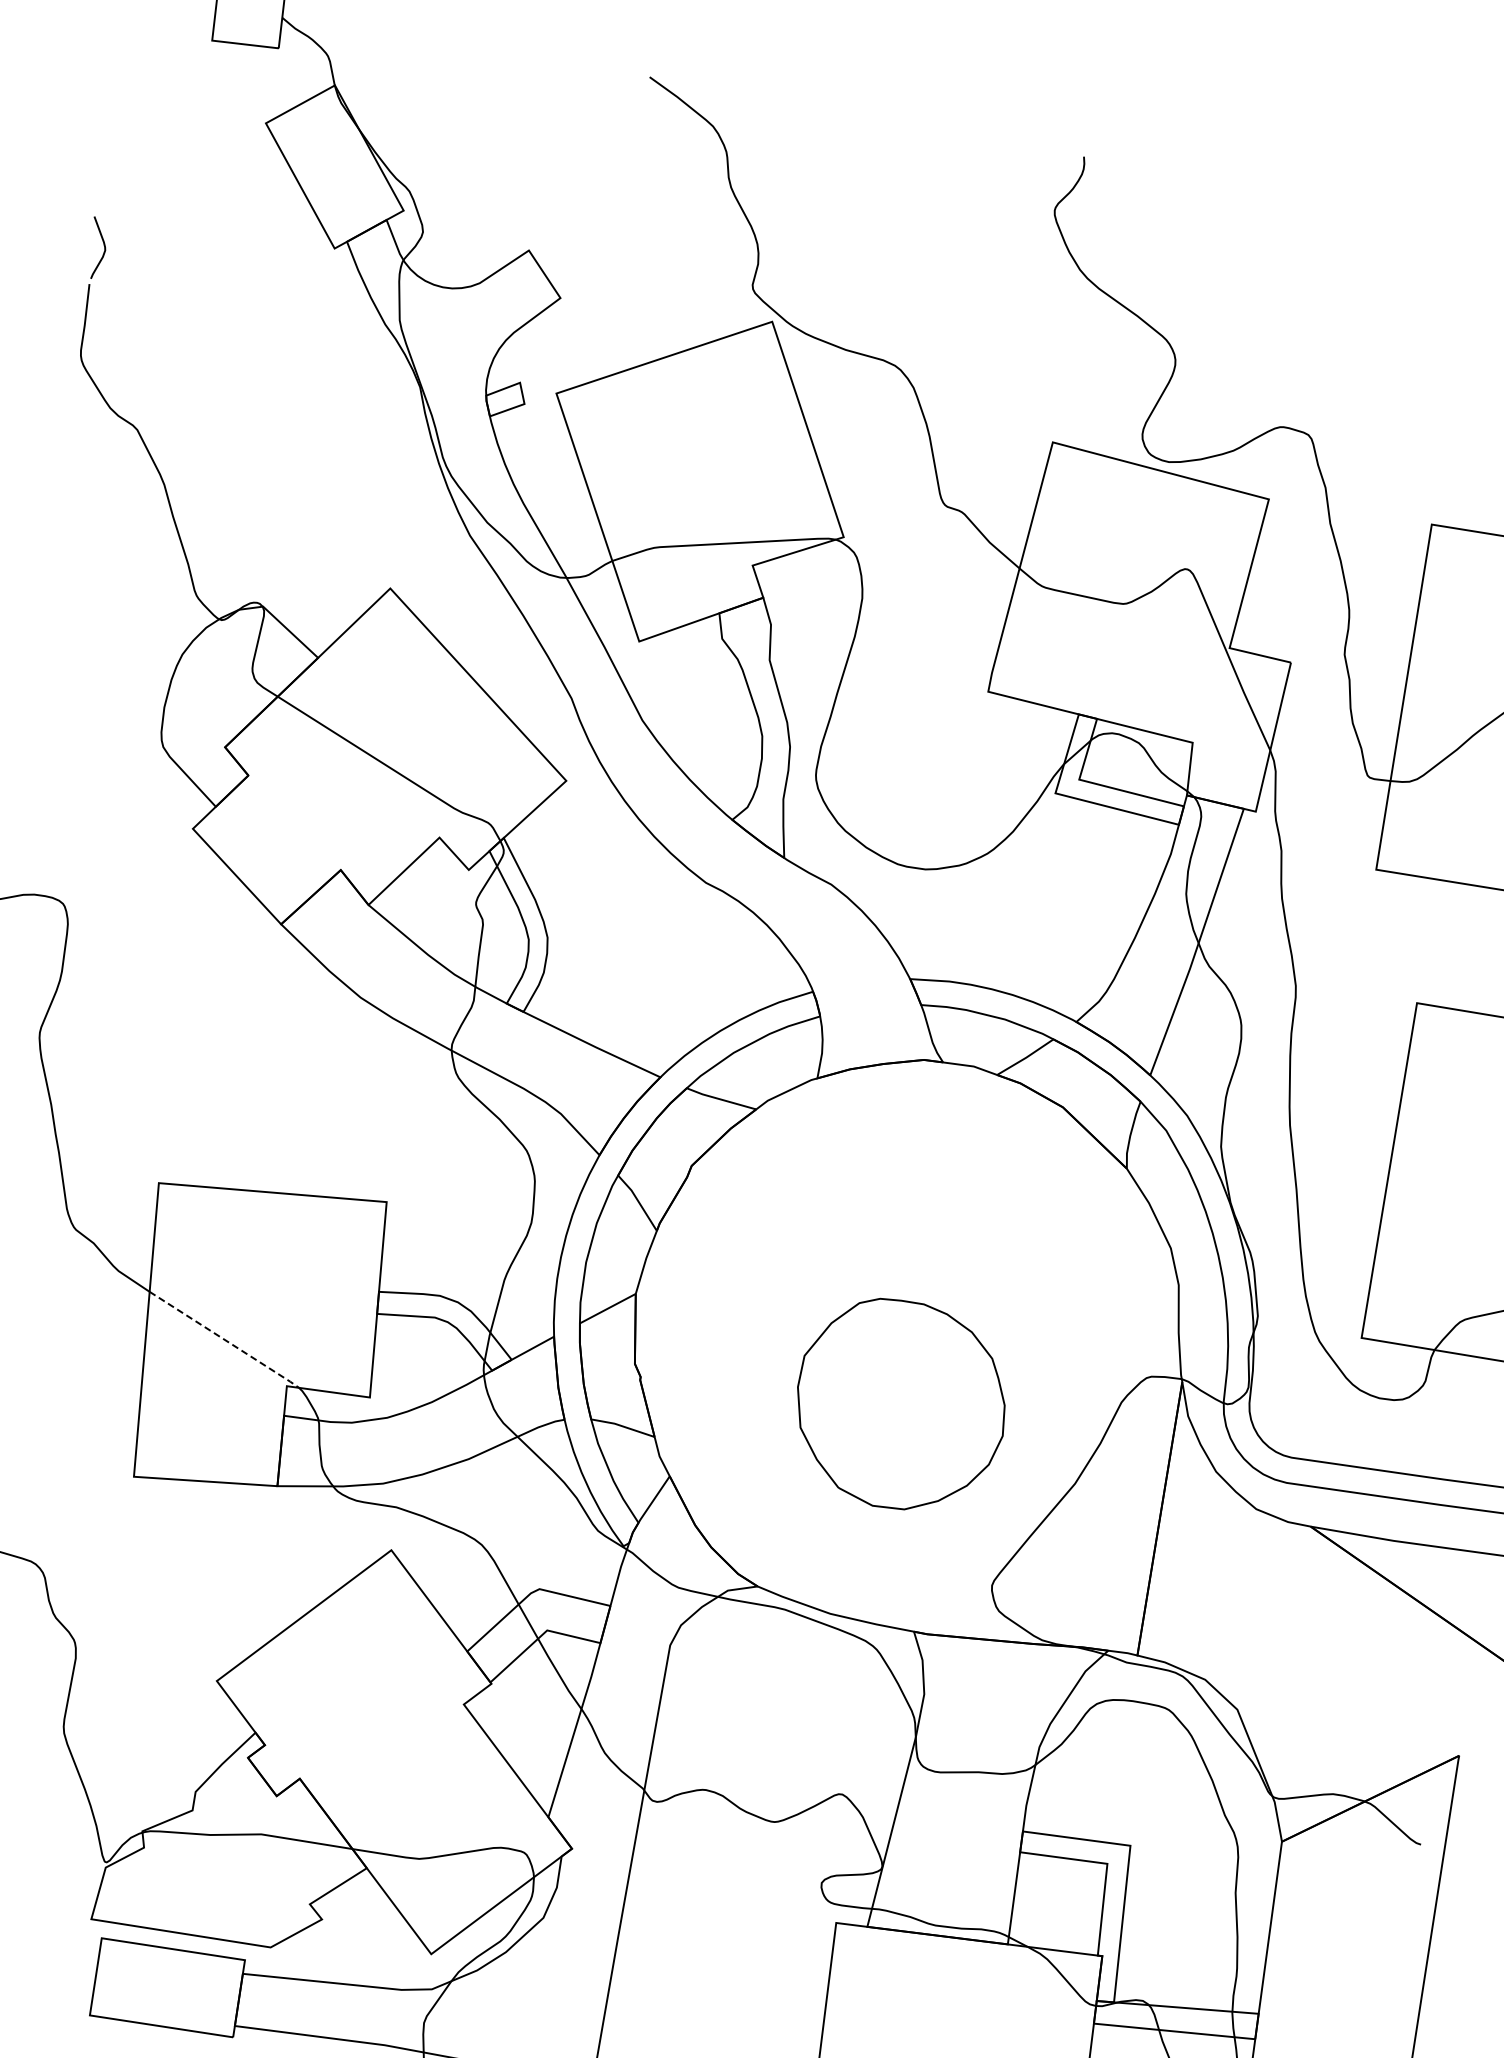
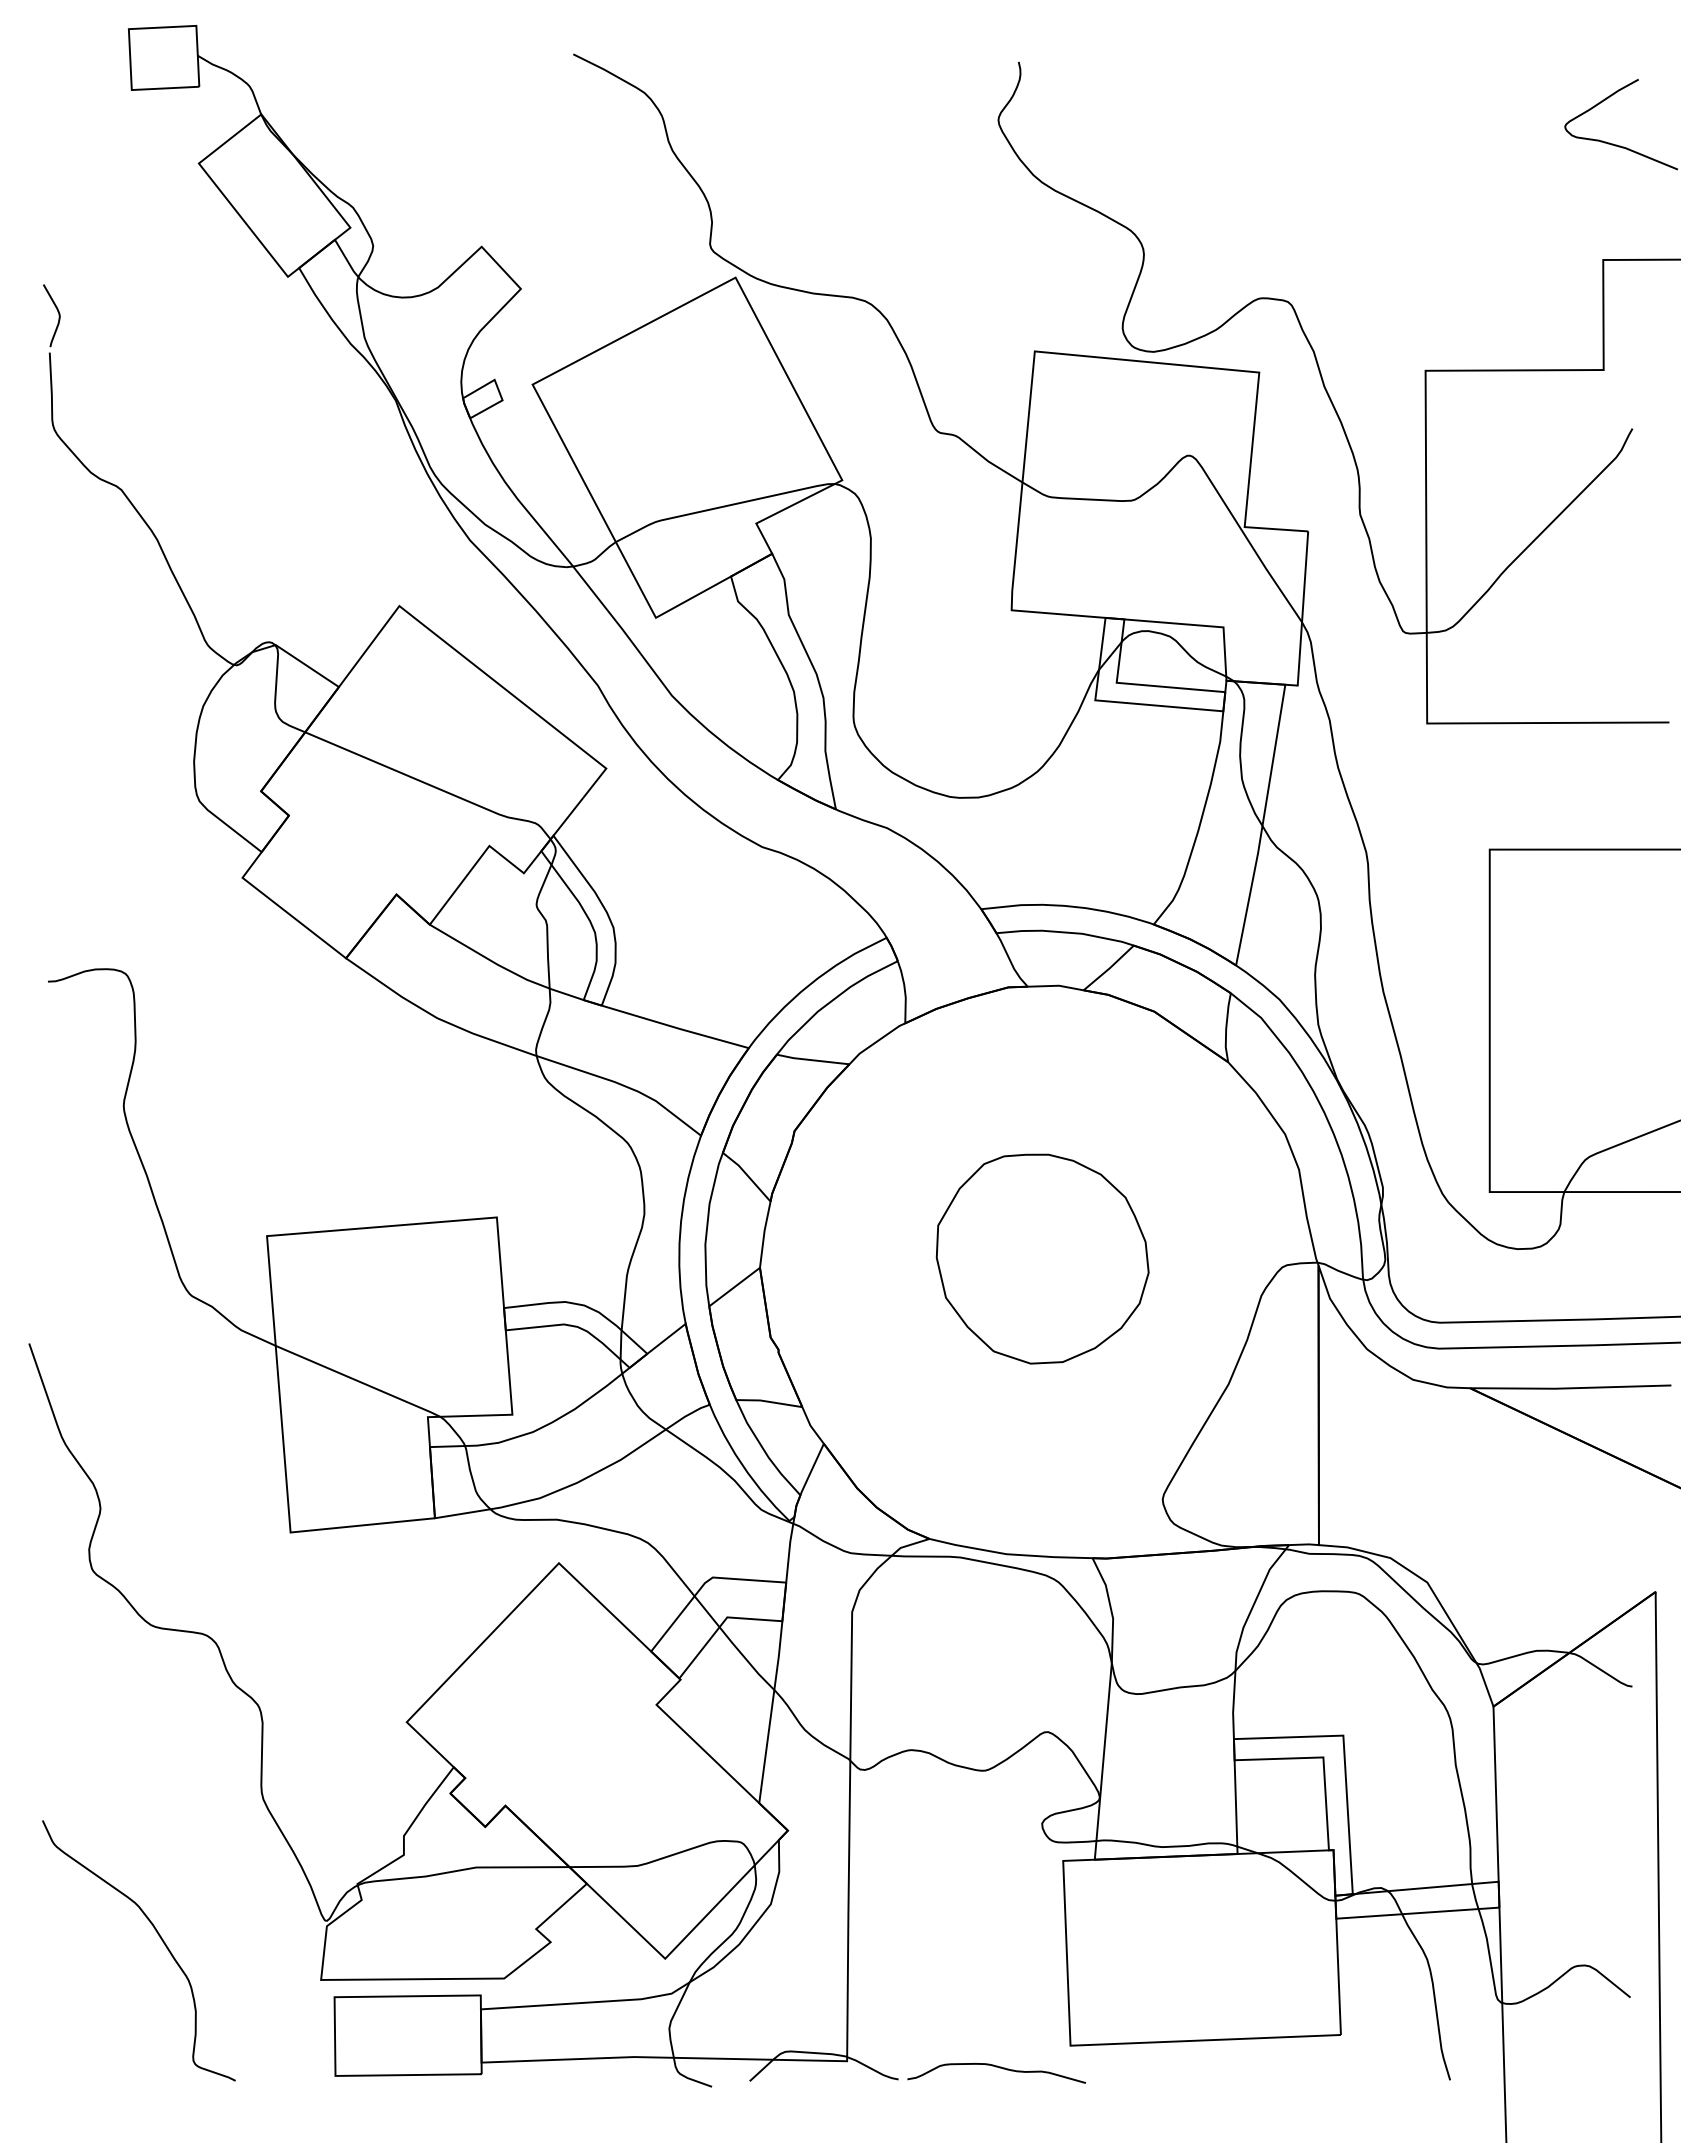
line: (225, 1340) -> (359, 1381), dashed -> solid
part: (901, 1404) -> (1042, 1258), moved

